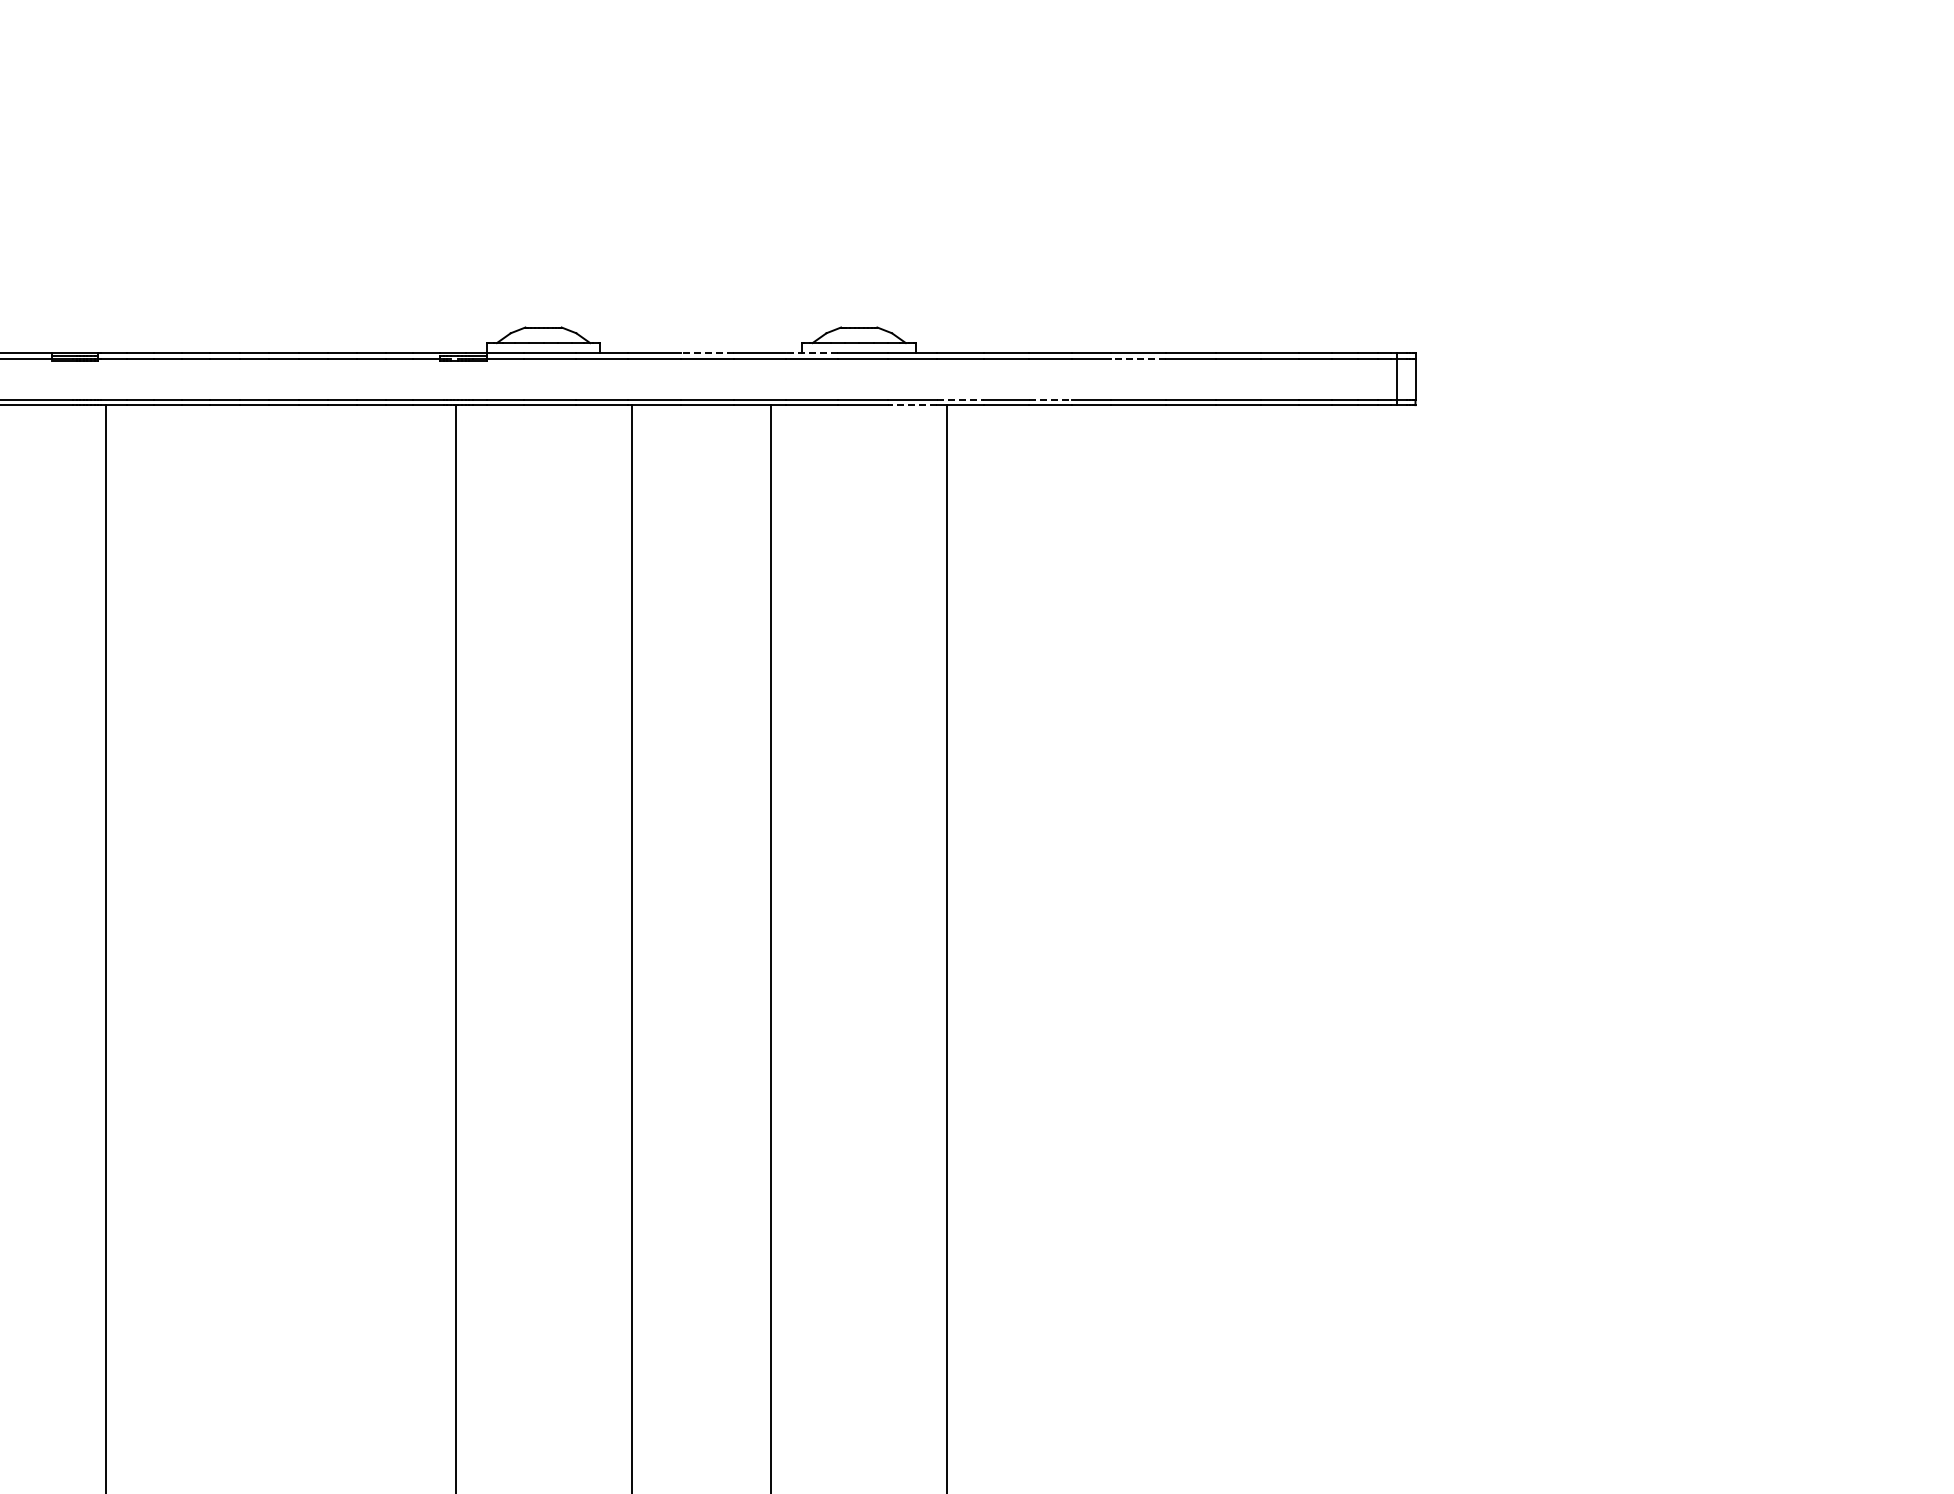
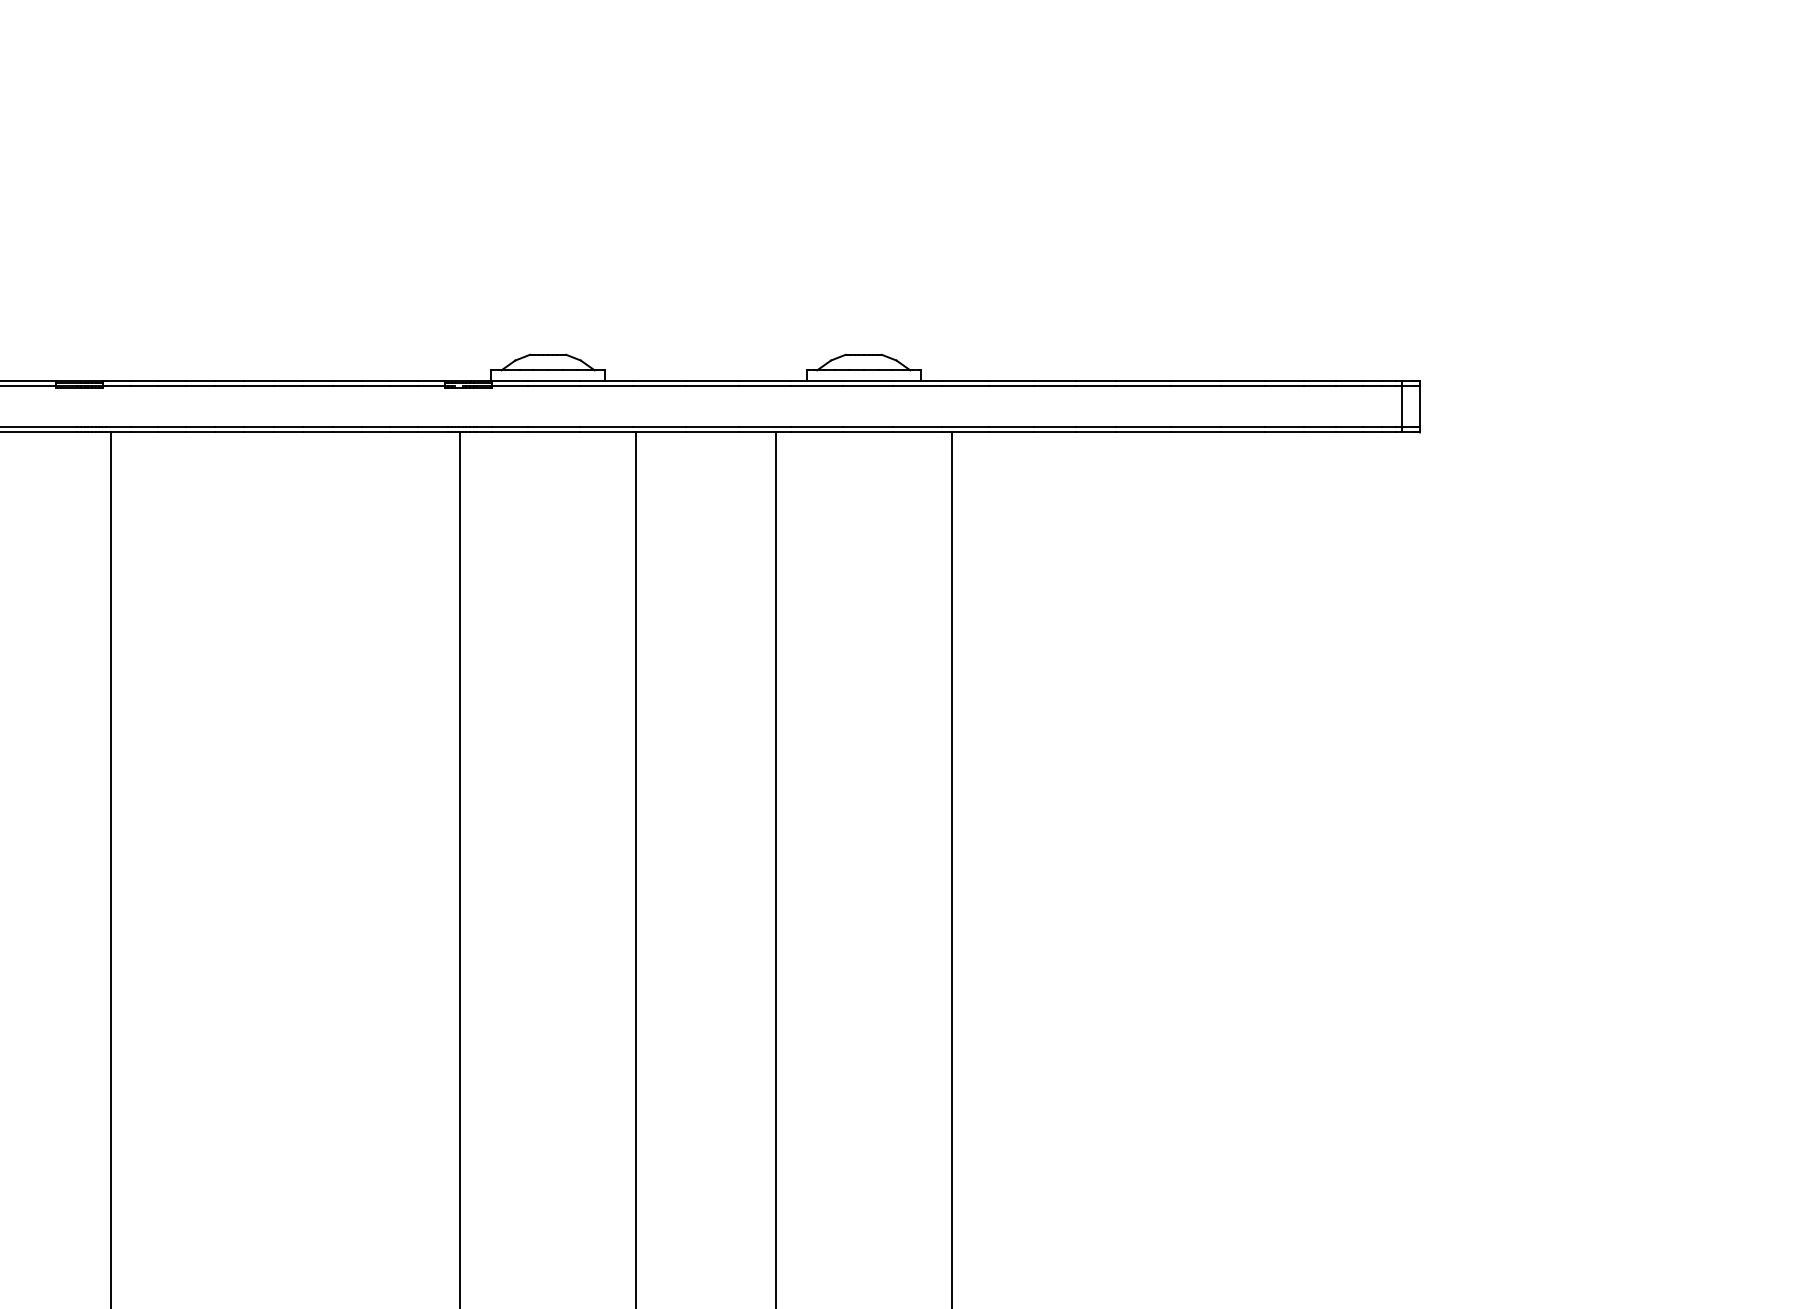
line: (707, 353) -> (712, 380), dashed -> solid
line: (812, 353) -> (817, 380), dashed -> solid
line: (1138, 358) -> (1143, 385), dashed -> solid
line: (960, 399) -> (965, 426), dashed -> solid
line: (1050, 399) -> (1055, 426), dashed -> solid
line: (912, 405) -> (917, 432), dashed -> solid

